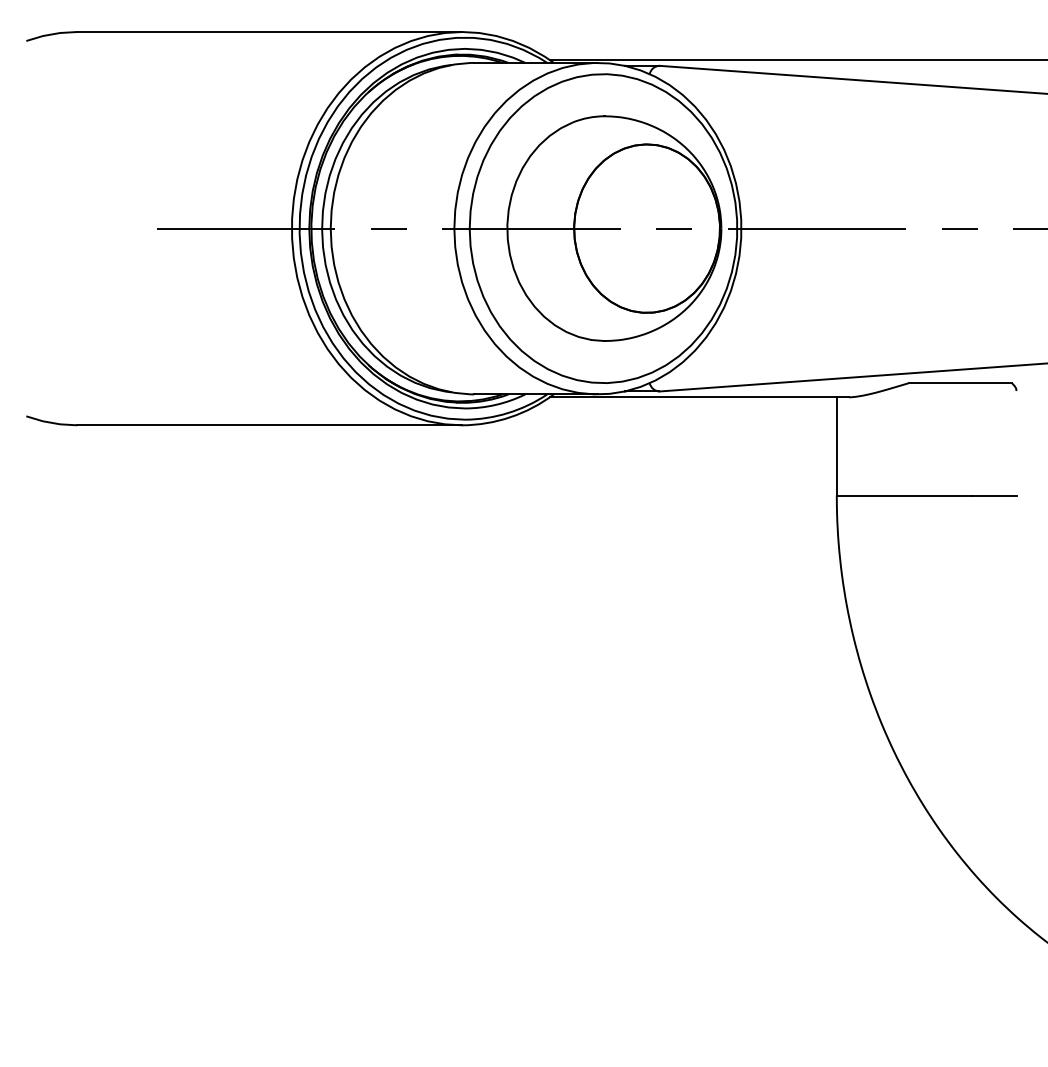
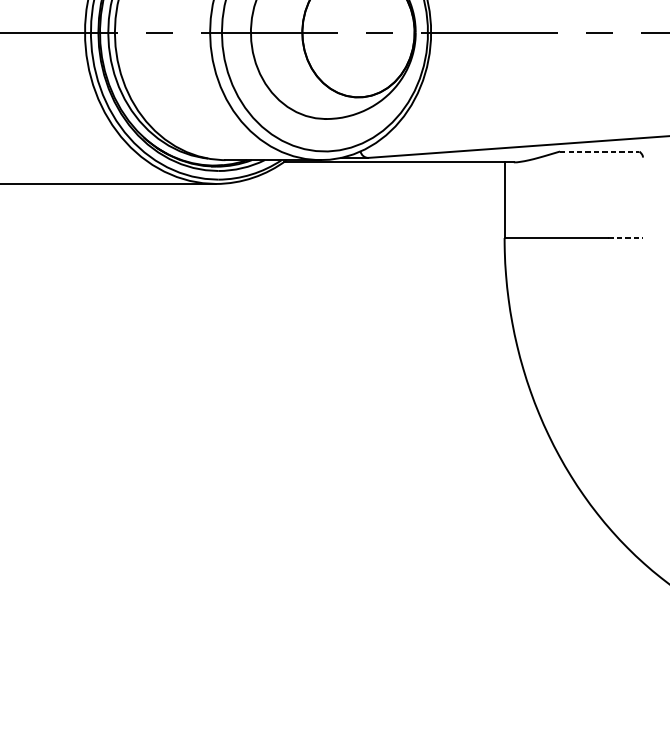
line: (960, 383) -> (599, 151), solid -> dashed
line: (994, 495) -> (626, 238), solid -> dashed

